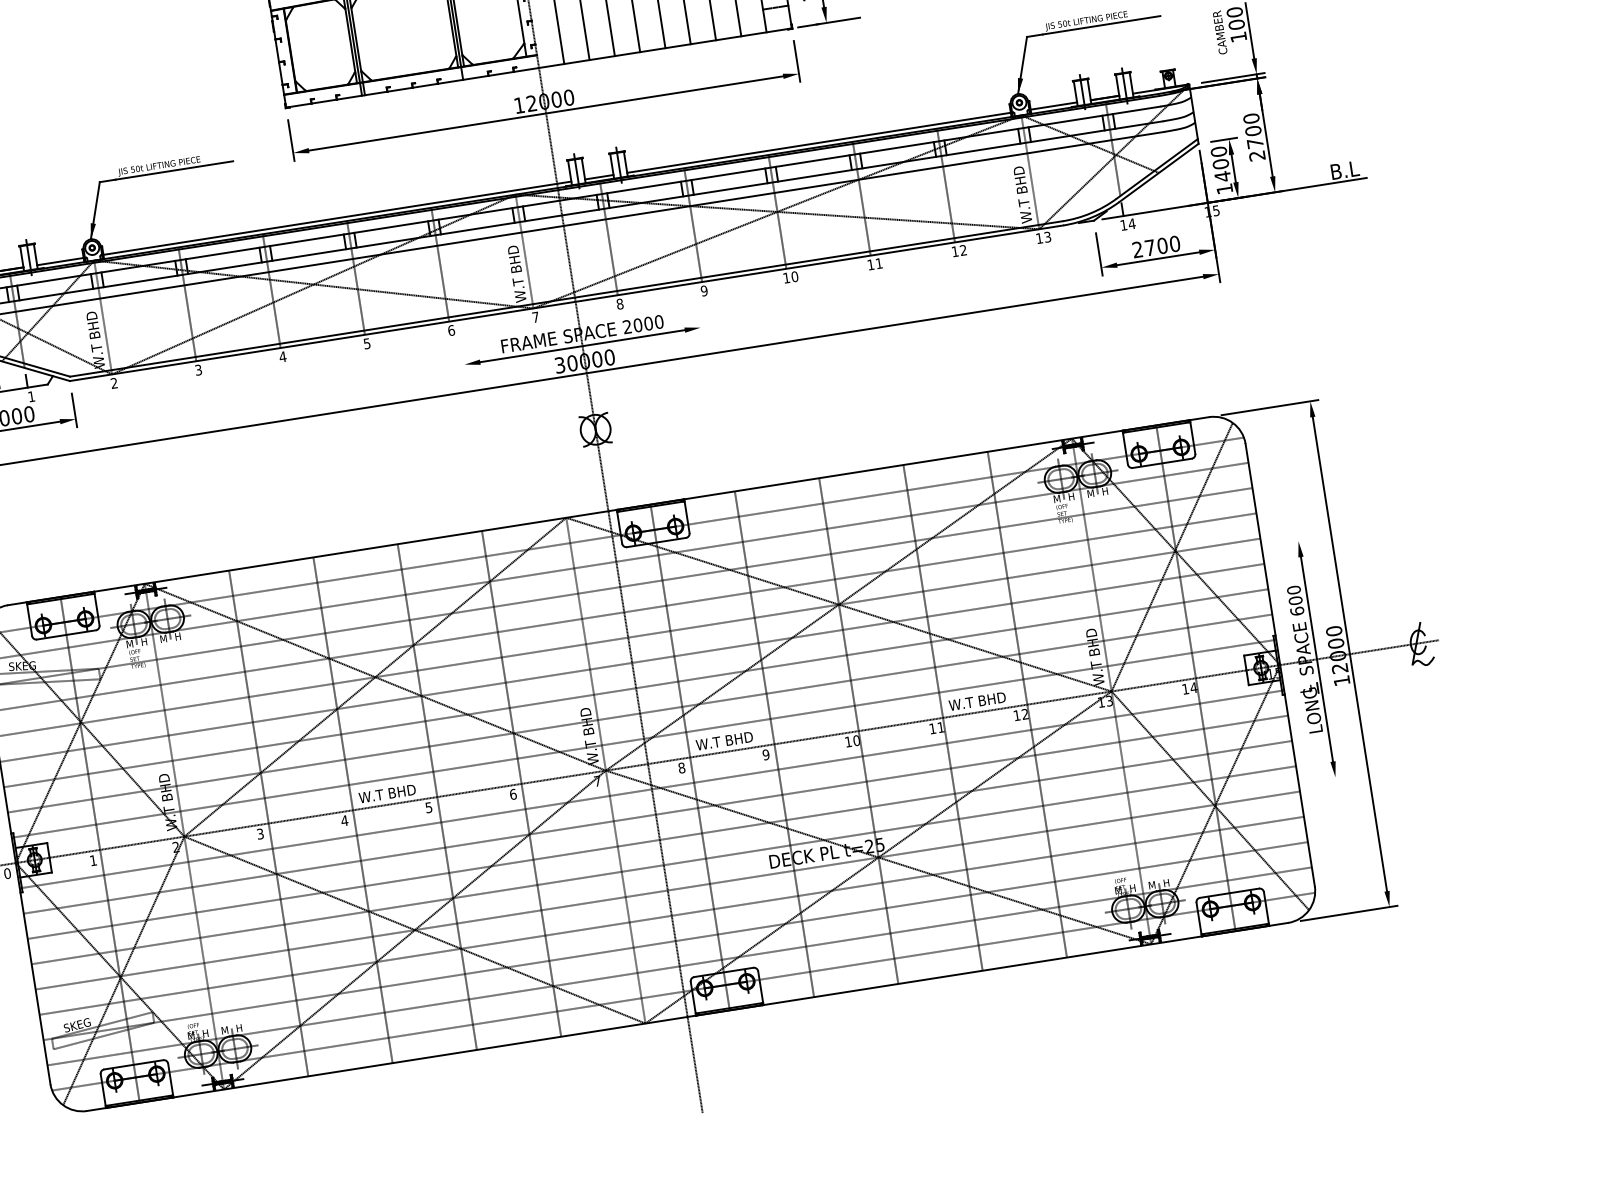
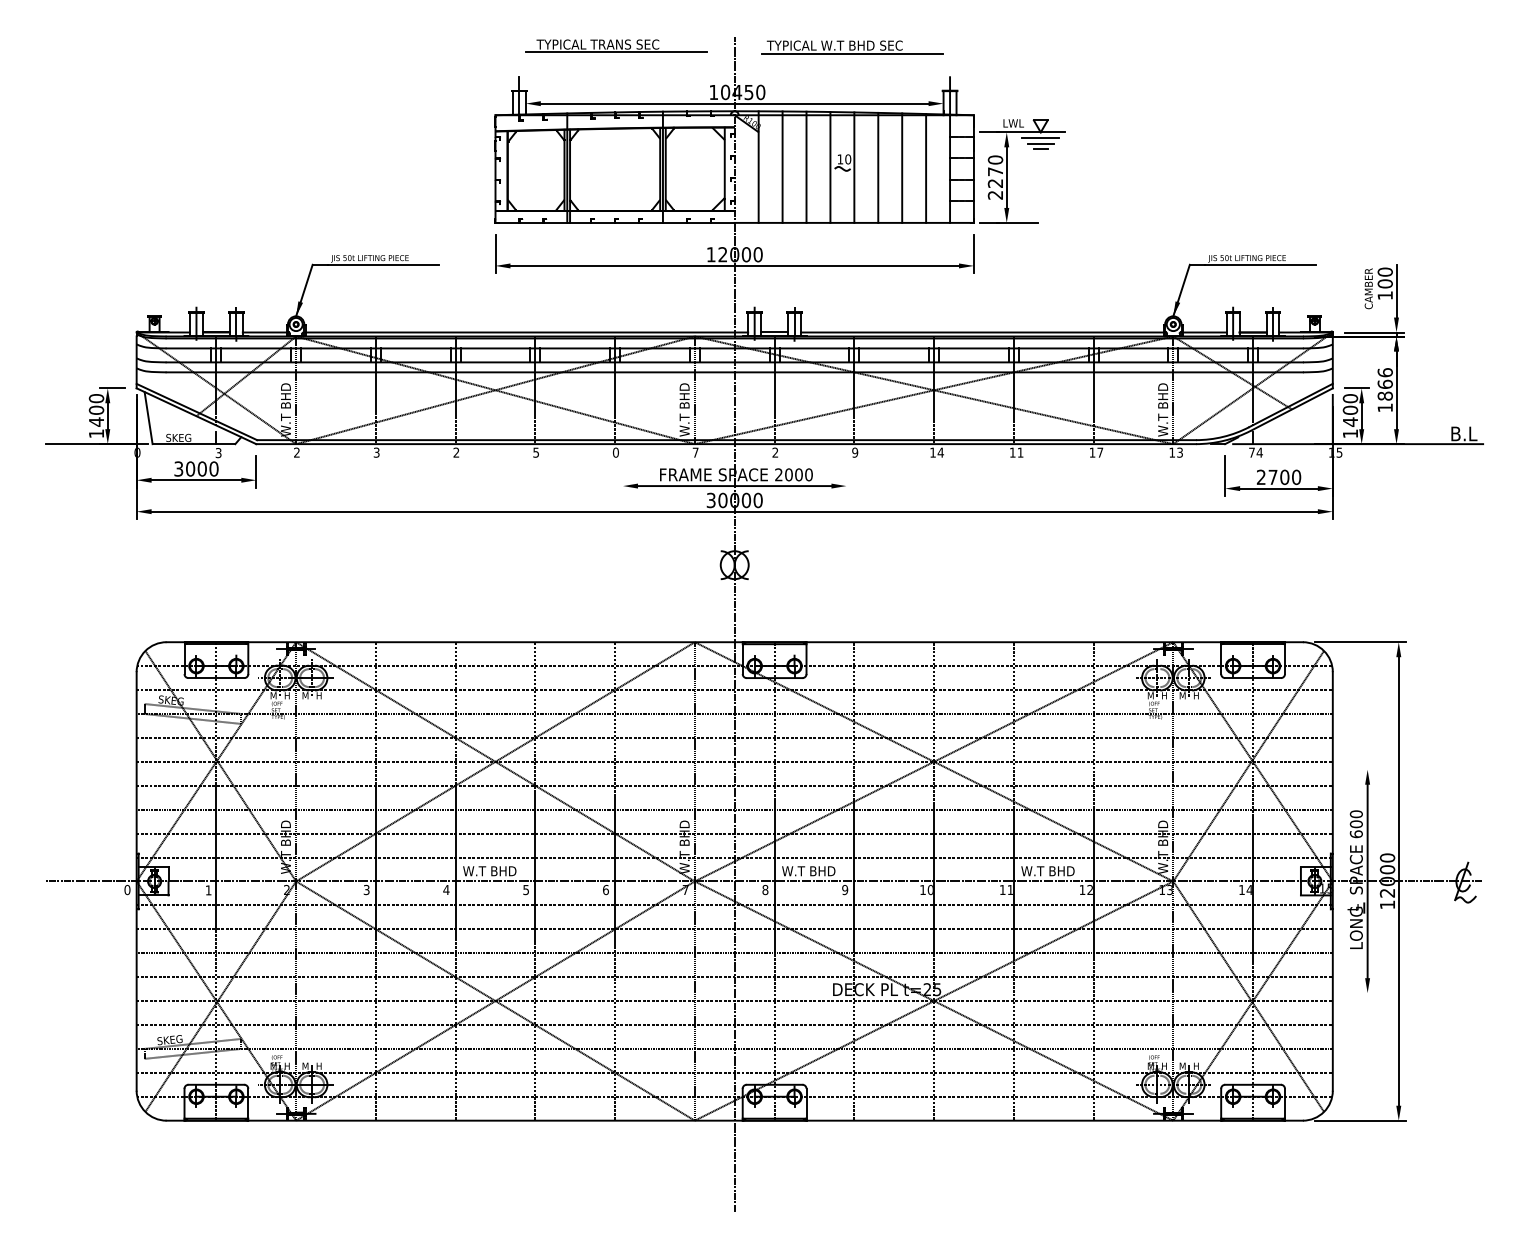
text: (1253, 137) -> (1384, 390), 2700 -> 1866
text: (1123, 225) -> (1251, 452), 14 -> 74
text: (963, 250) -> (1100, 452), 12 -> 17
text: (794, 276) -> (940, 452), 10 -> 14
text: (620, 303) -> (775, 452), 8 -> 2
text: (450, 330) -> (615, 452), 6 -> 0
text: (282, 356) -> (456, 452), 4 -> 2
text: (31, 397) -> (218, 453), 1 -> 3

